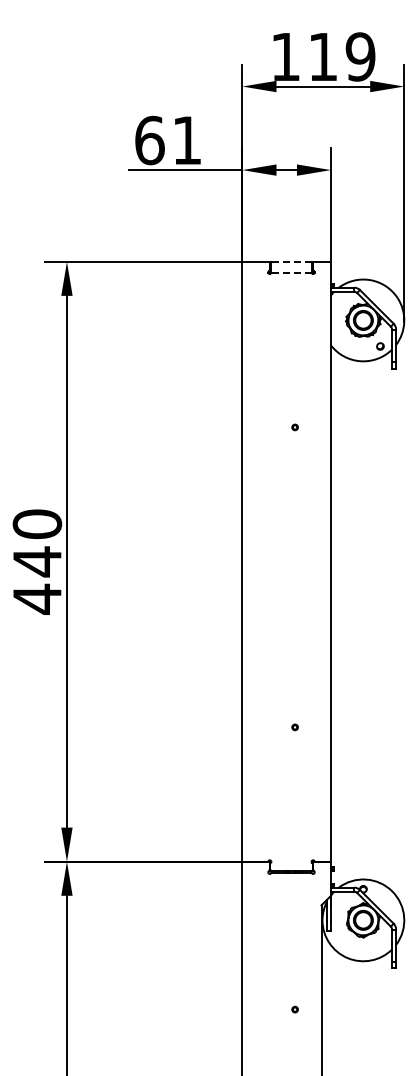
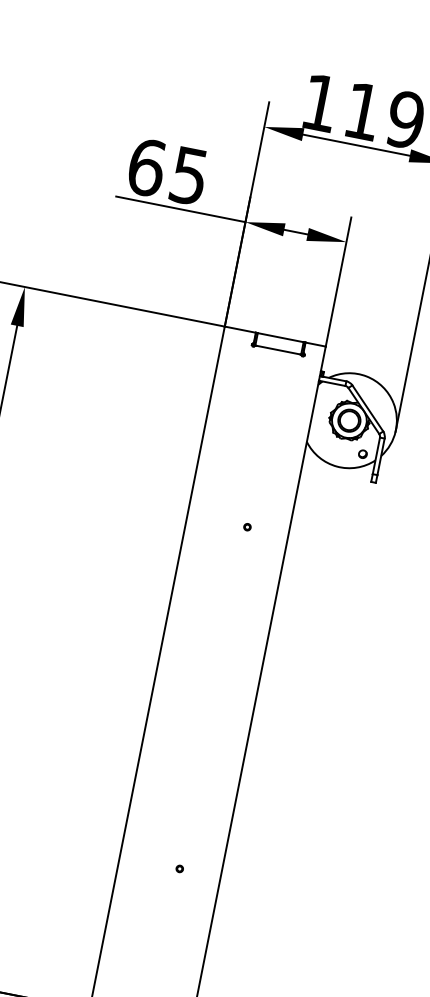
text: (186, 140) -> (188, 175), 61 -> 65
line: (291, 261) -> (280, 337), dashed -> solid
line: (292, 272) -> (279, 350), dashed -> solid

